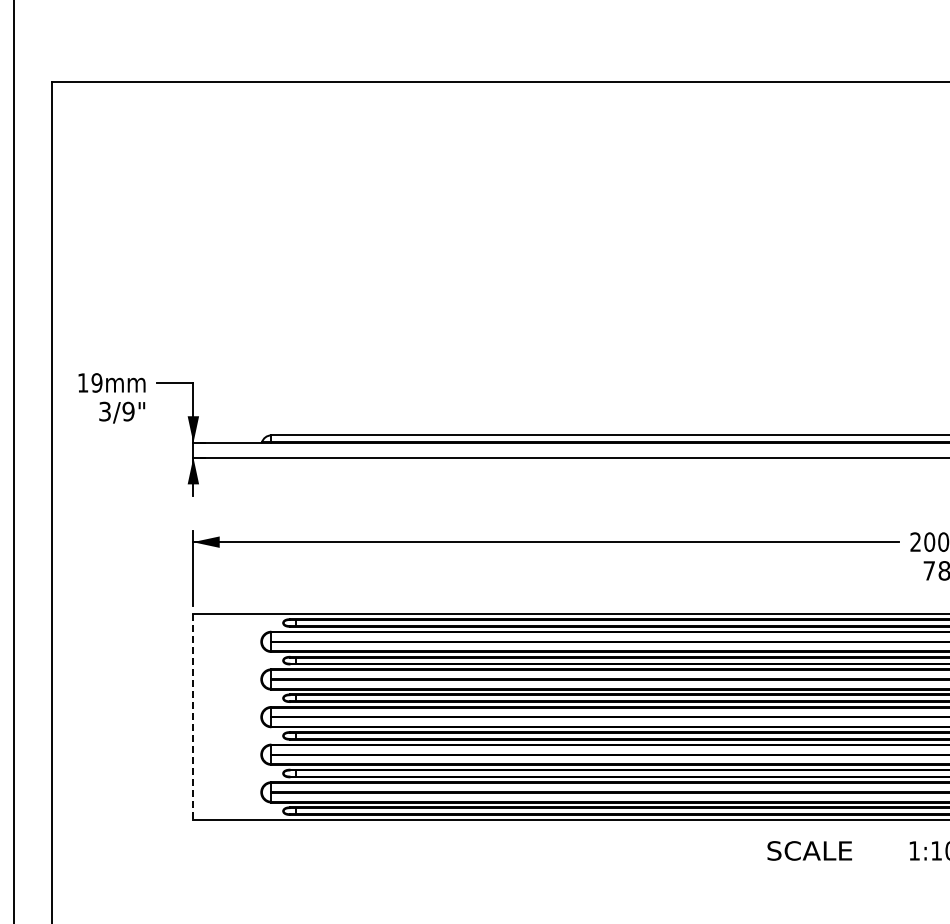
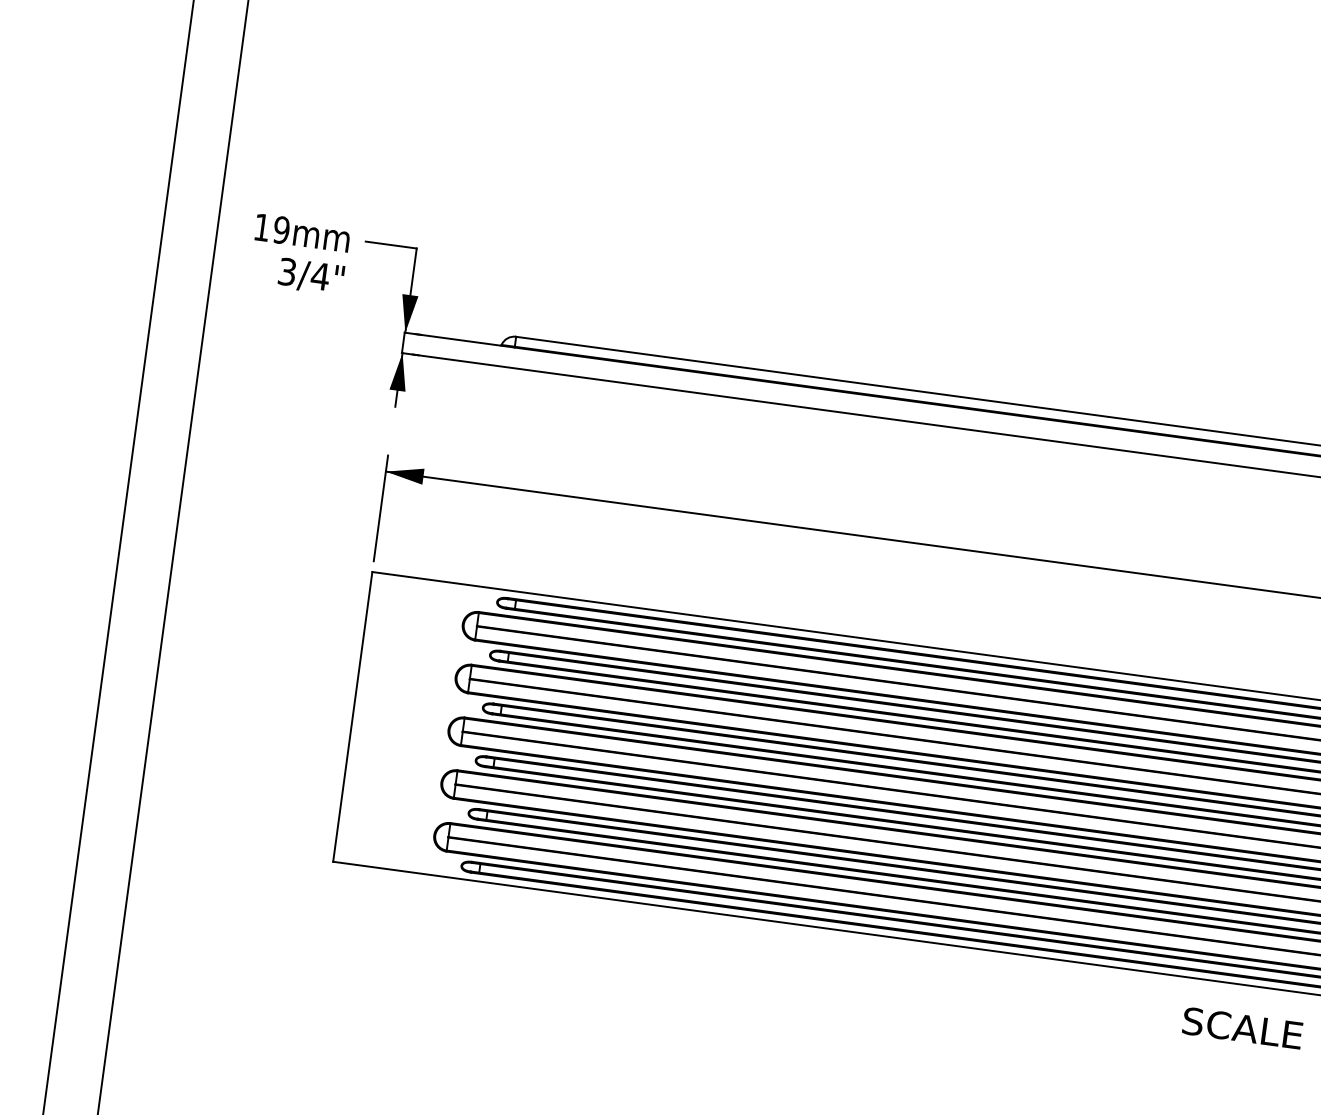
text: (128, 411) -> (320, 276), 3/9" -> 3/4"
line: (192, 717) -> (352, 717), dashed -> solid
text: (809, 850) -> (1242, 1027), moved

